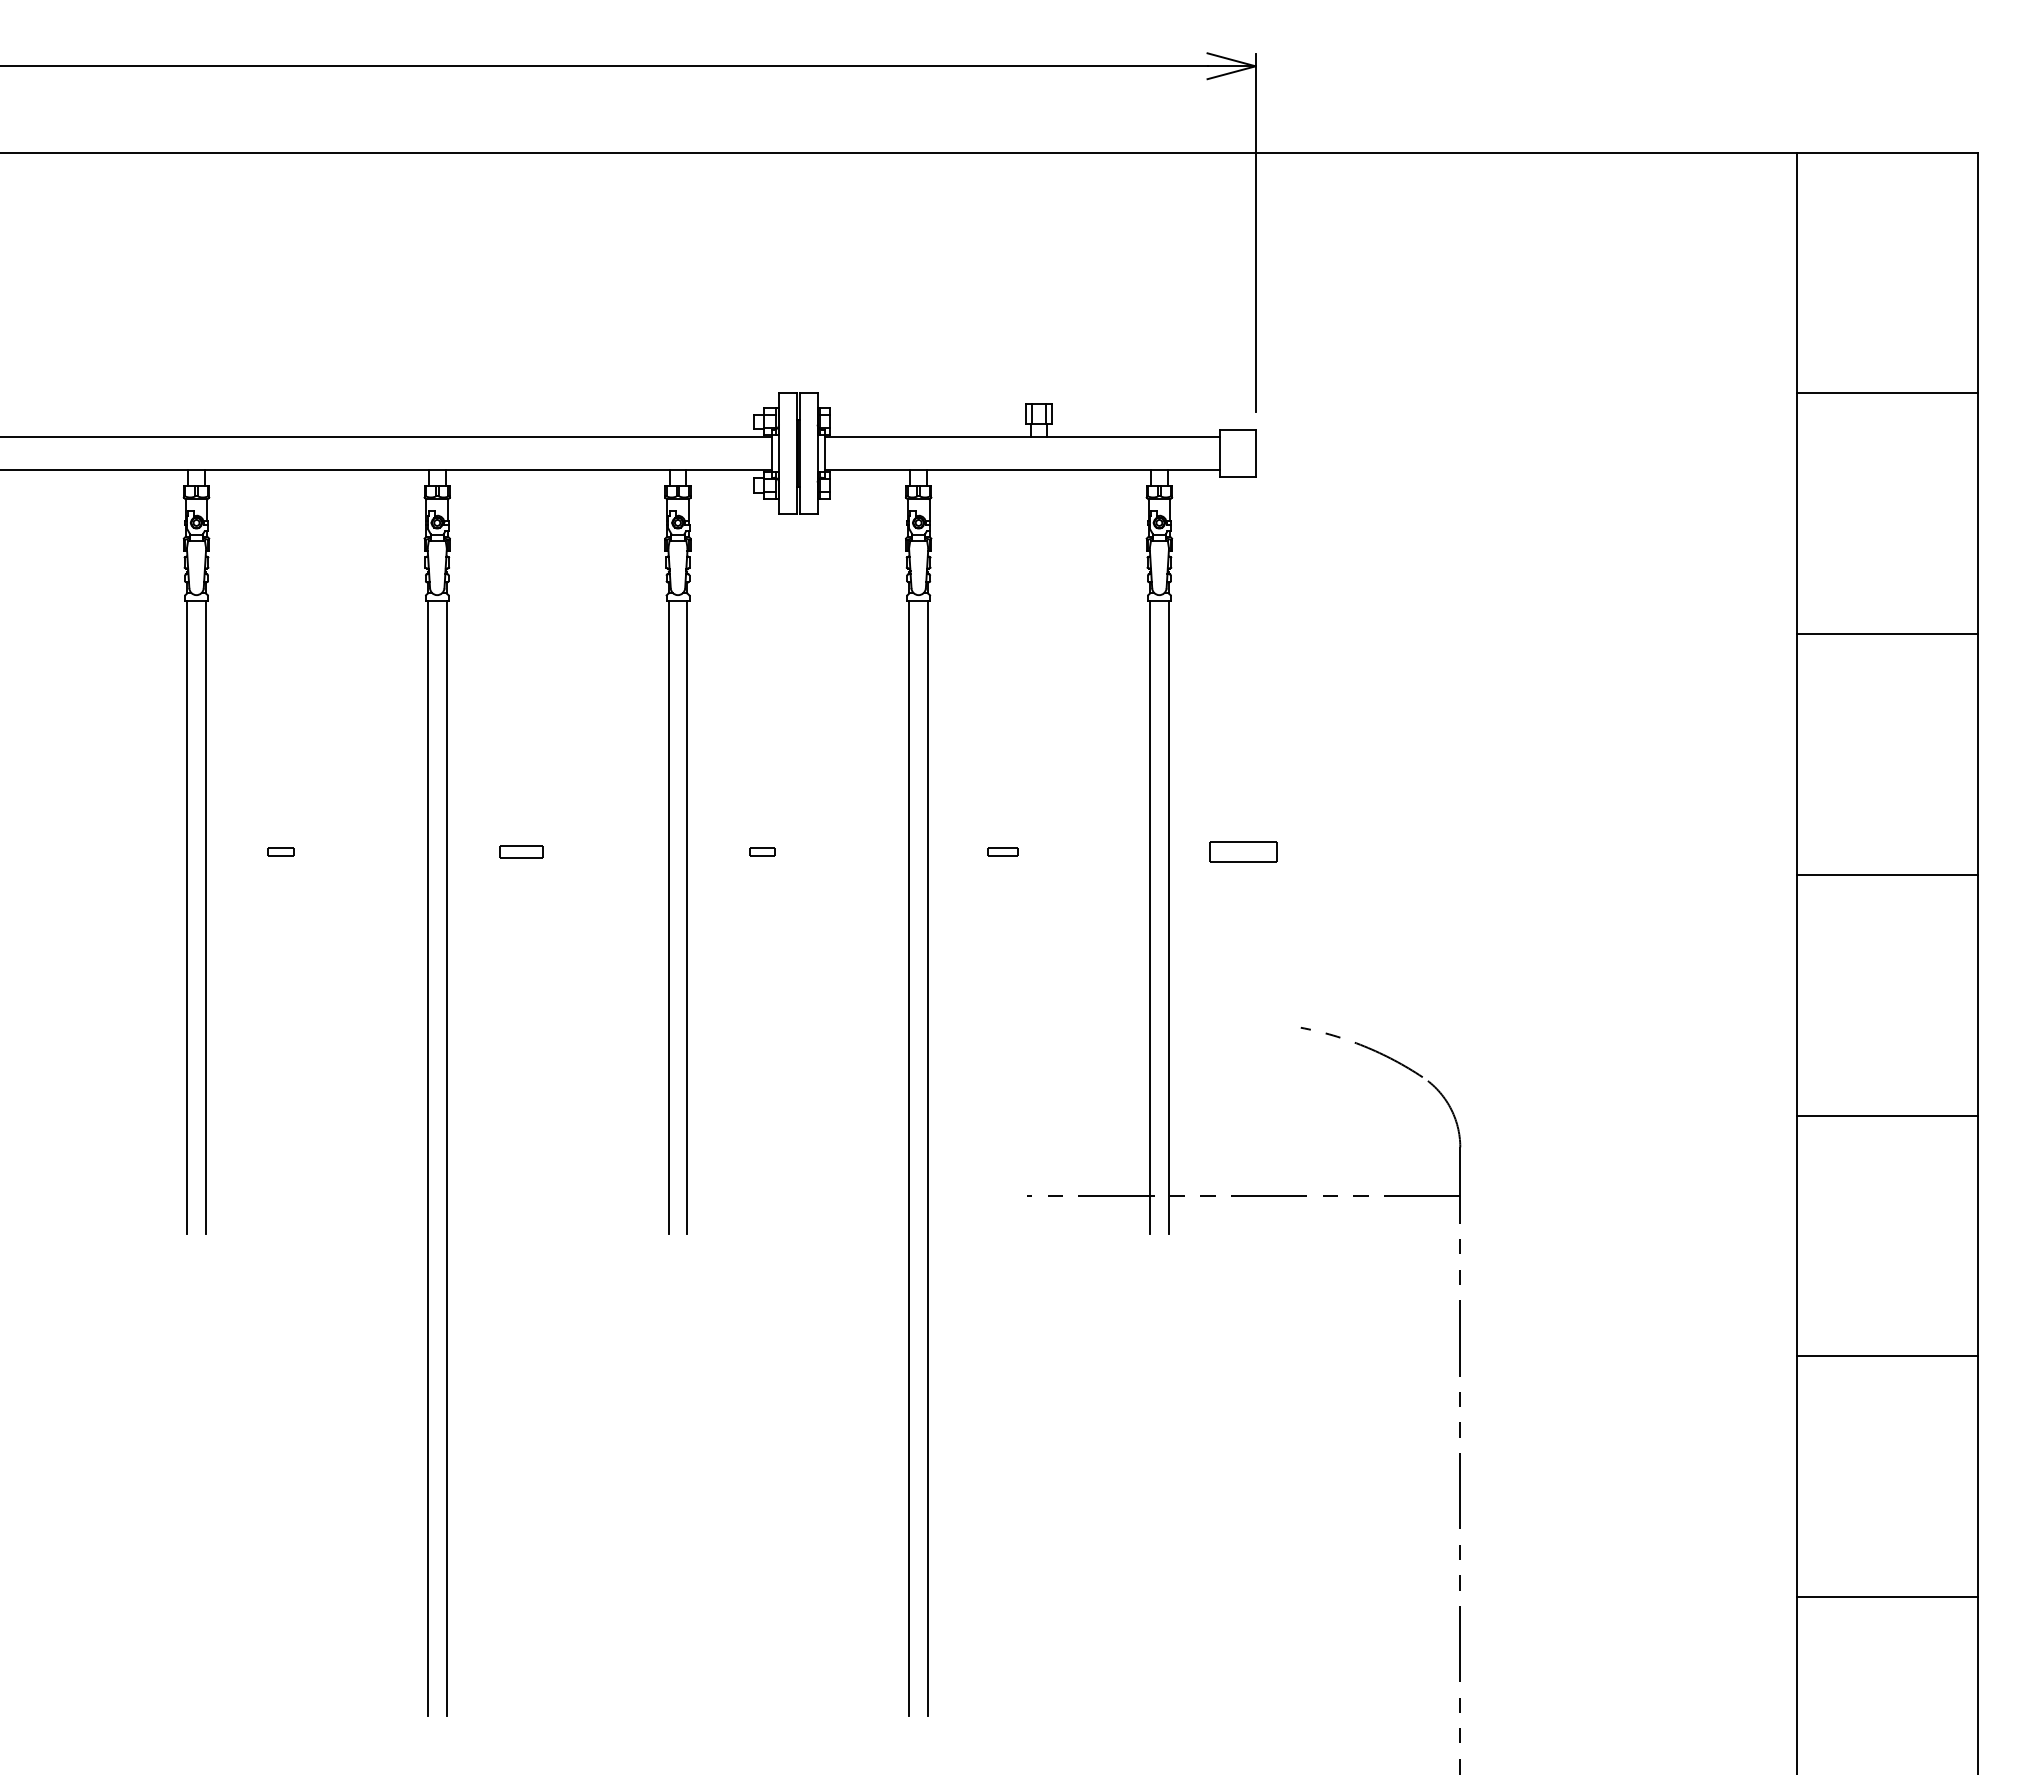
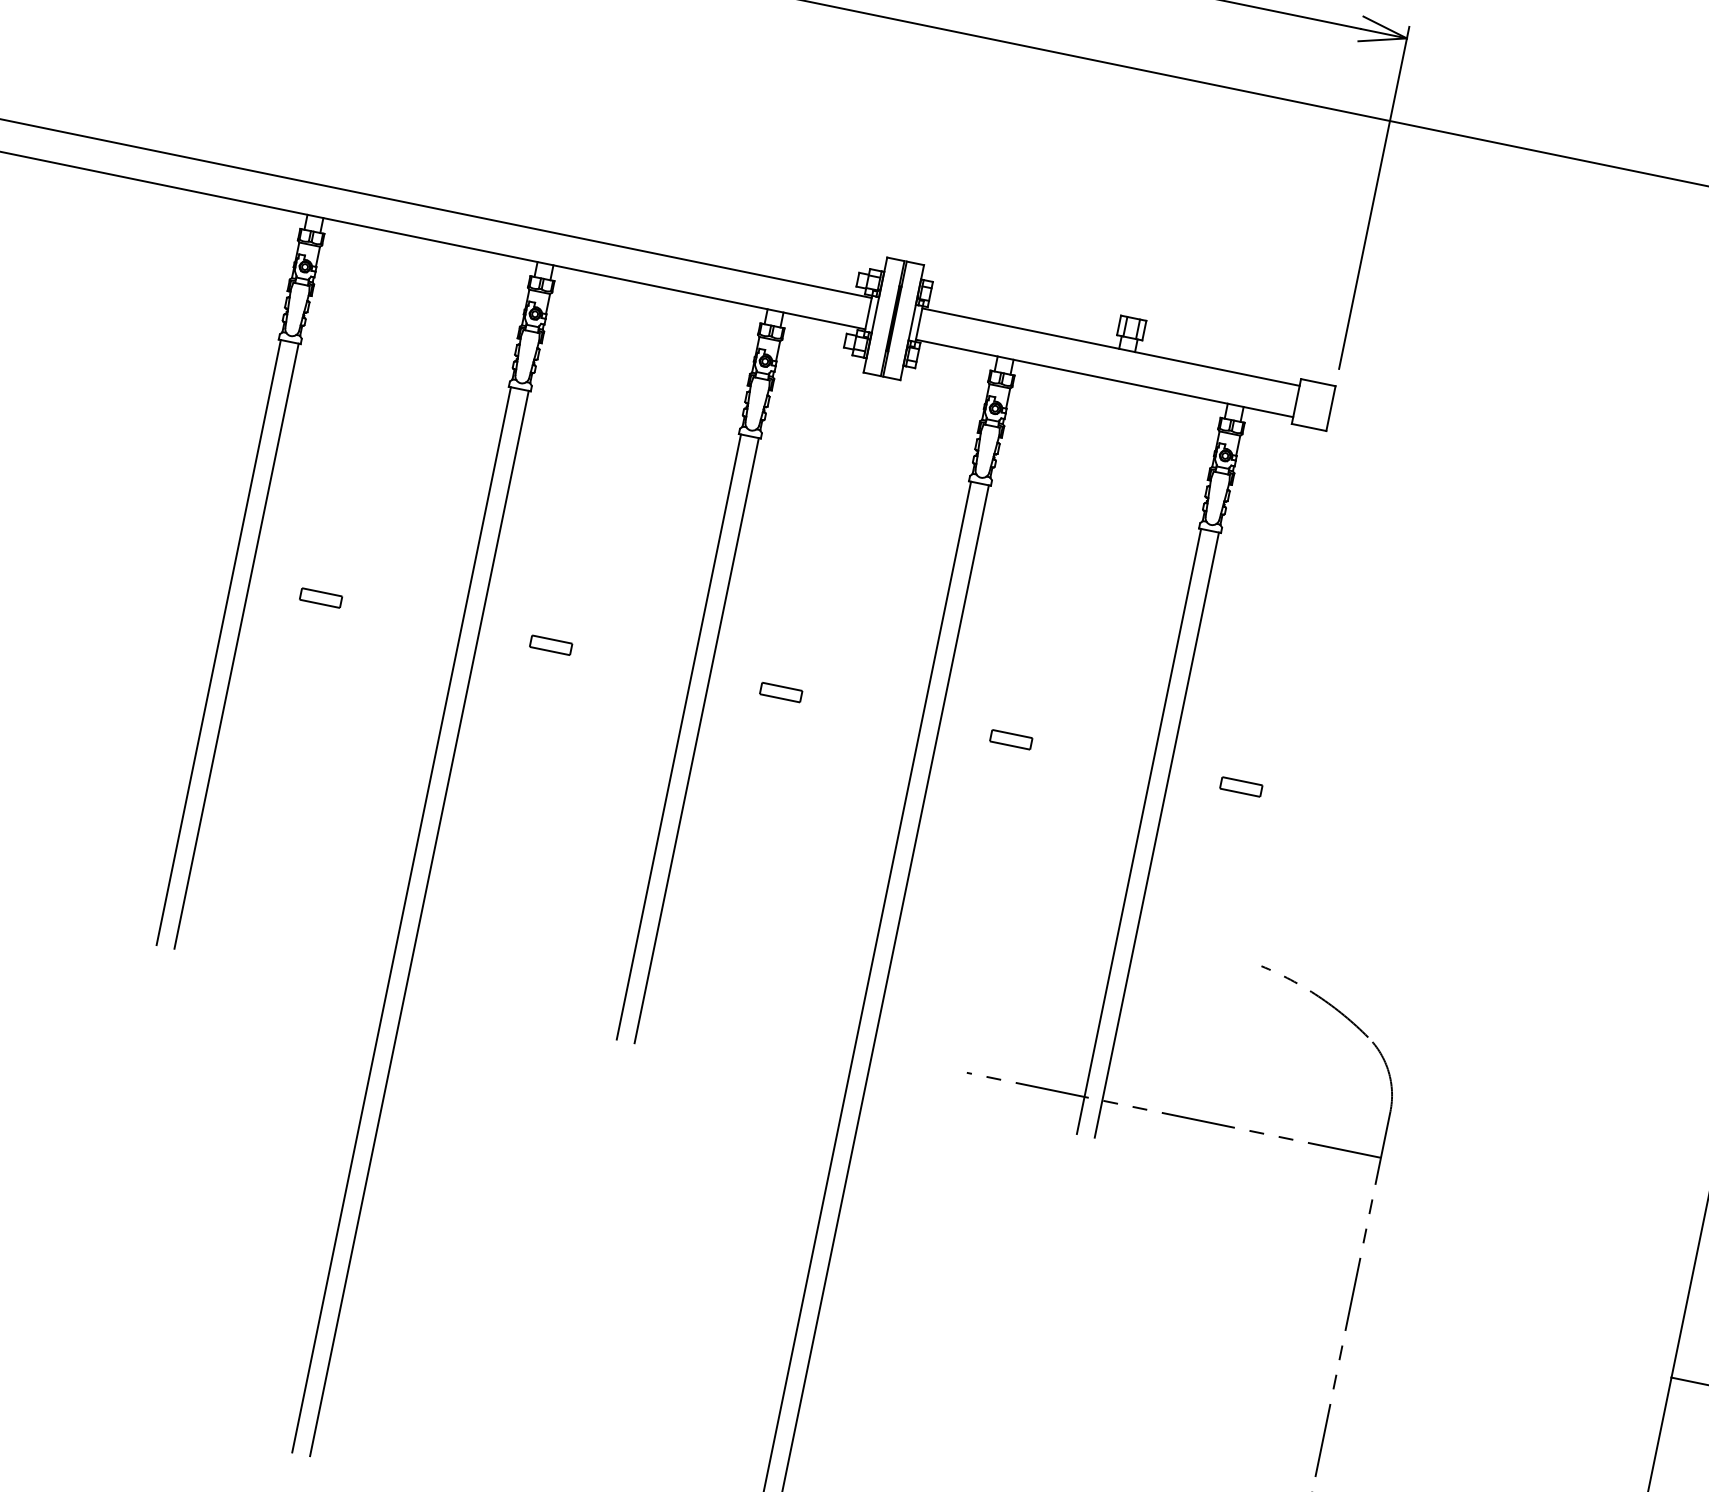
part: (280, 851) -> (320, 597), size x1.67
part: (761, 851) -> (780, 691), size x1.67
part: (1002, 851) -> (1010, 739), size x1.43
part: (1243, 851) -> (1241, 786), size x0.62

